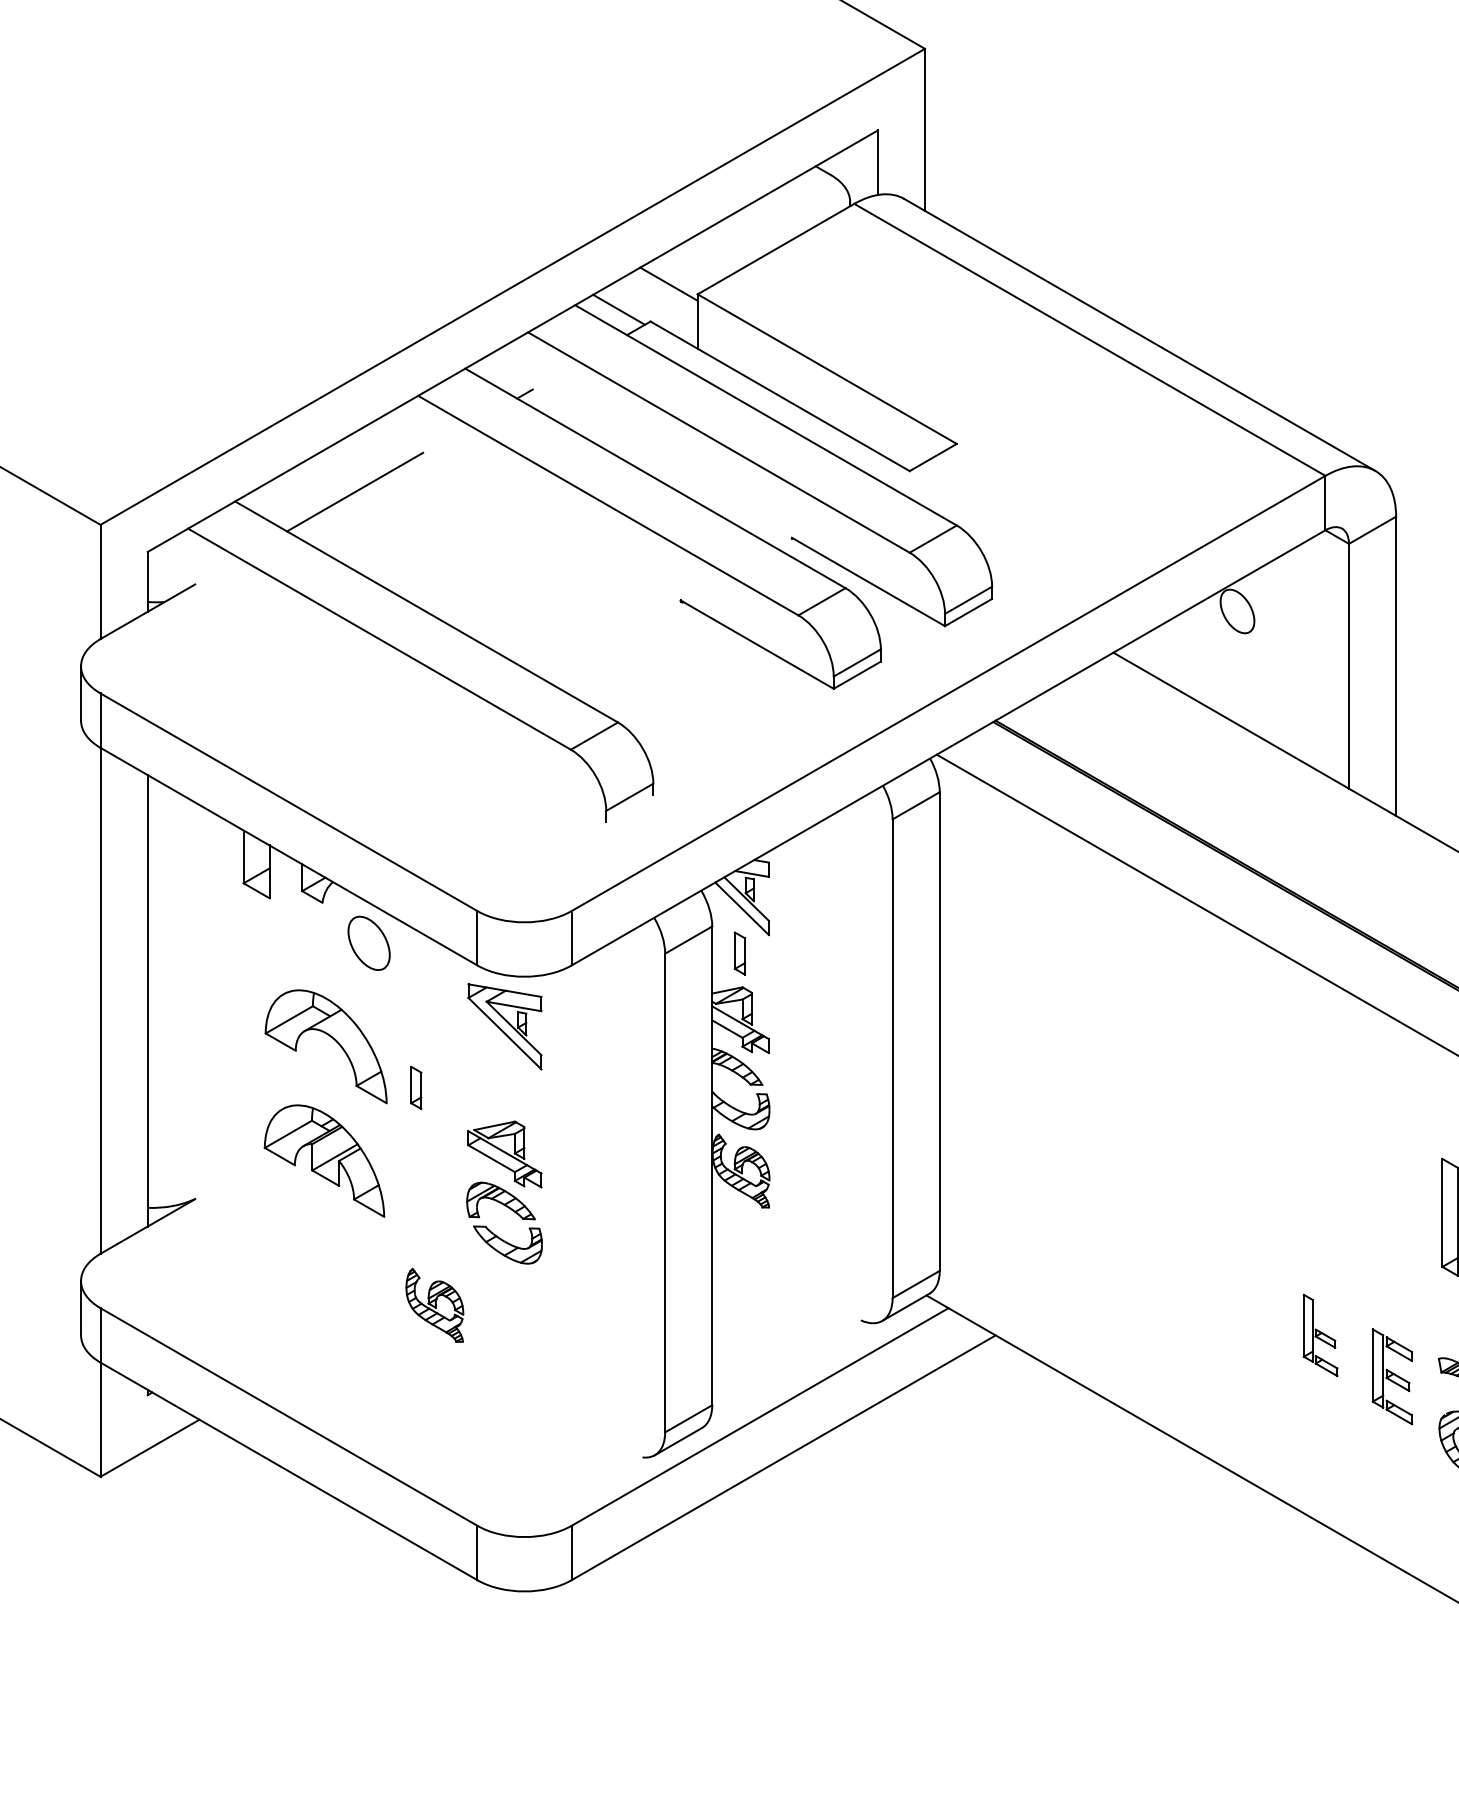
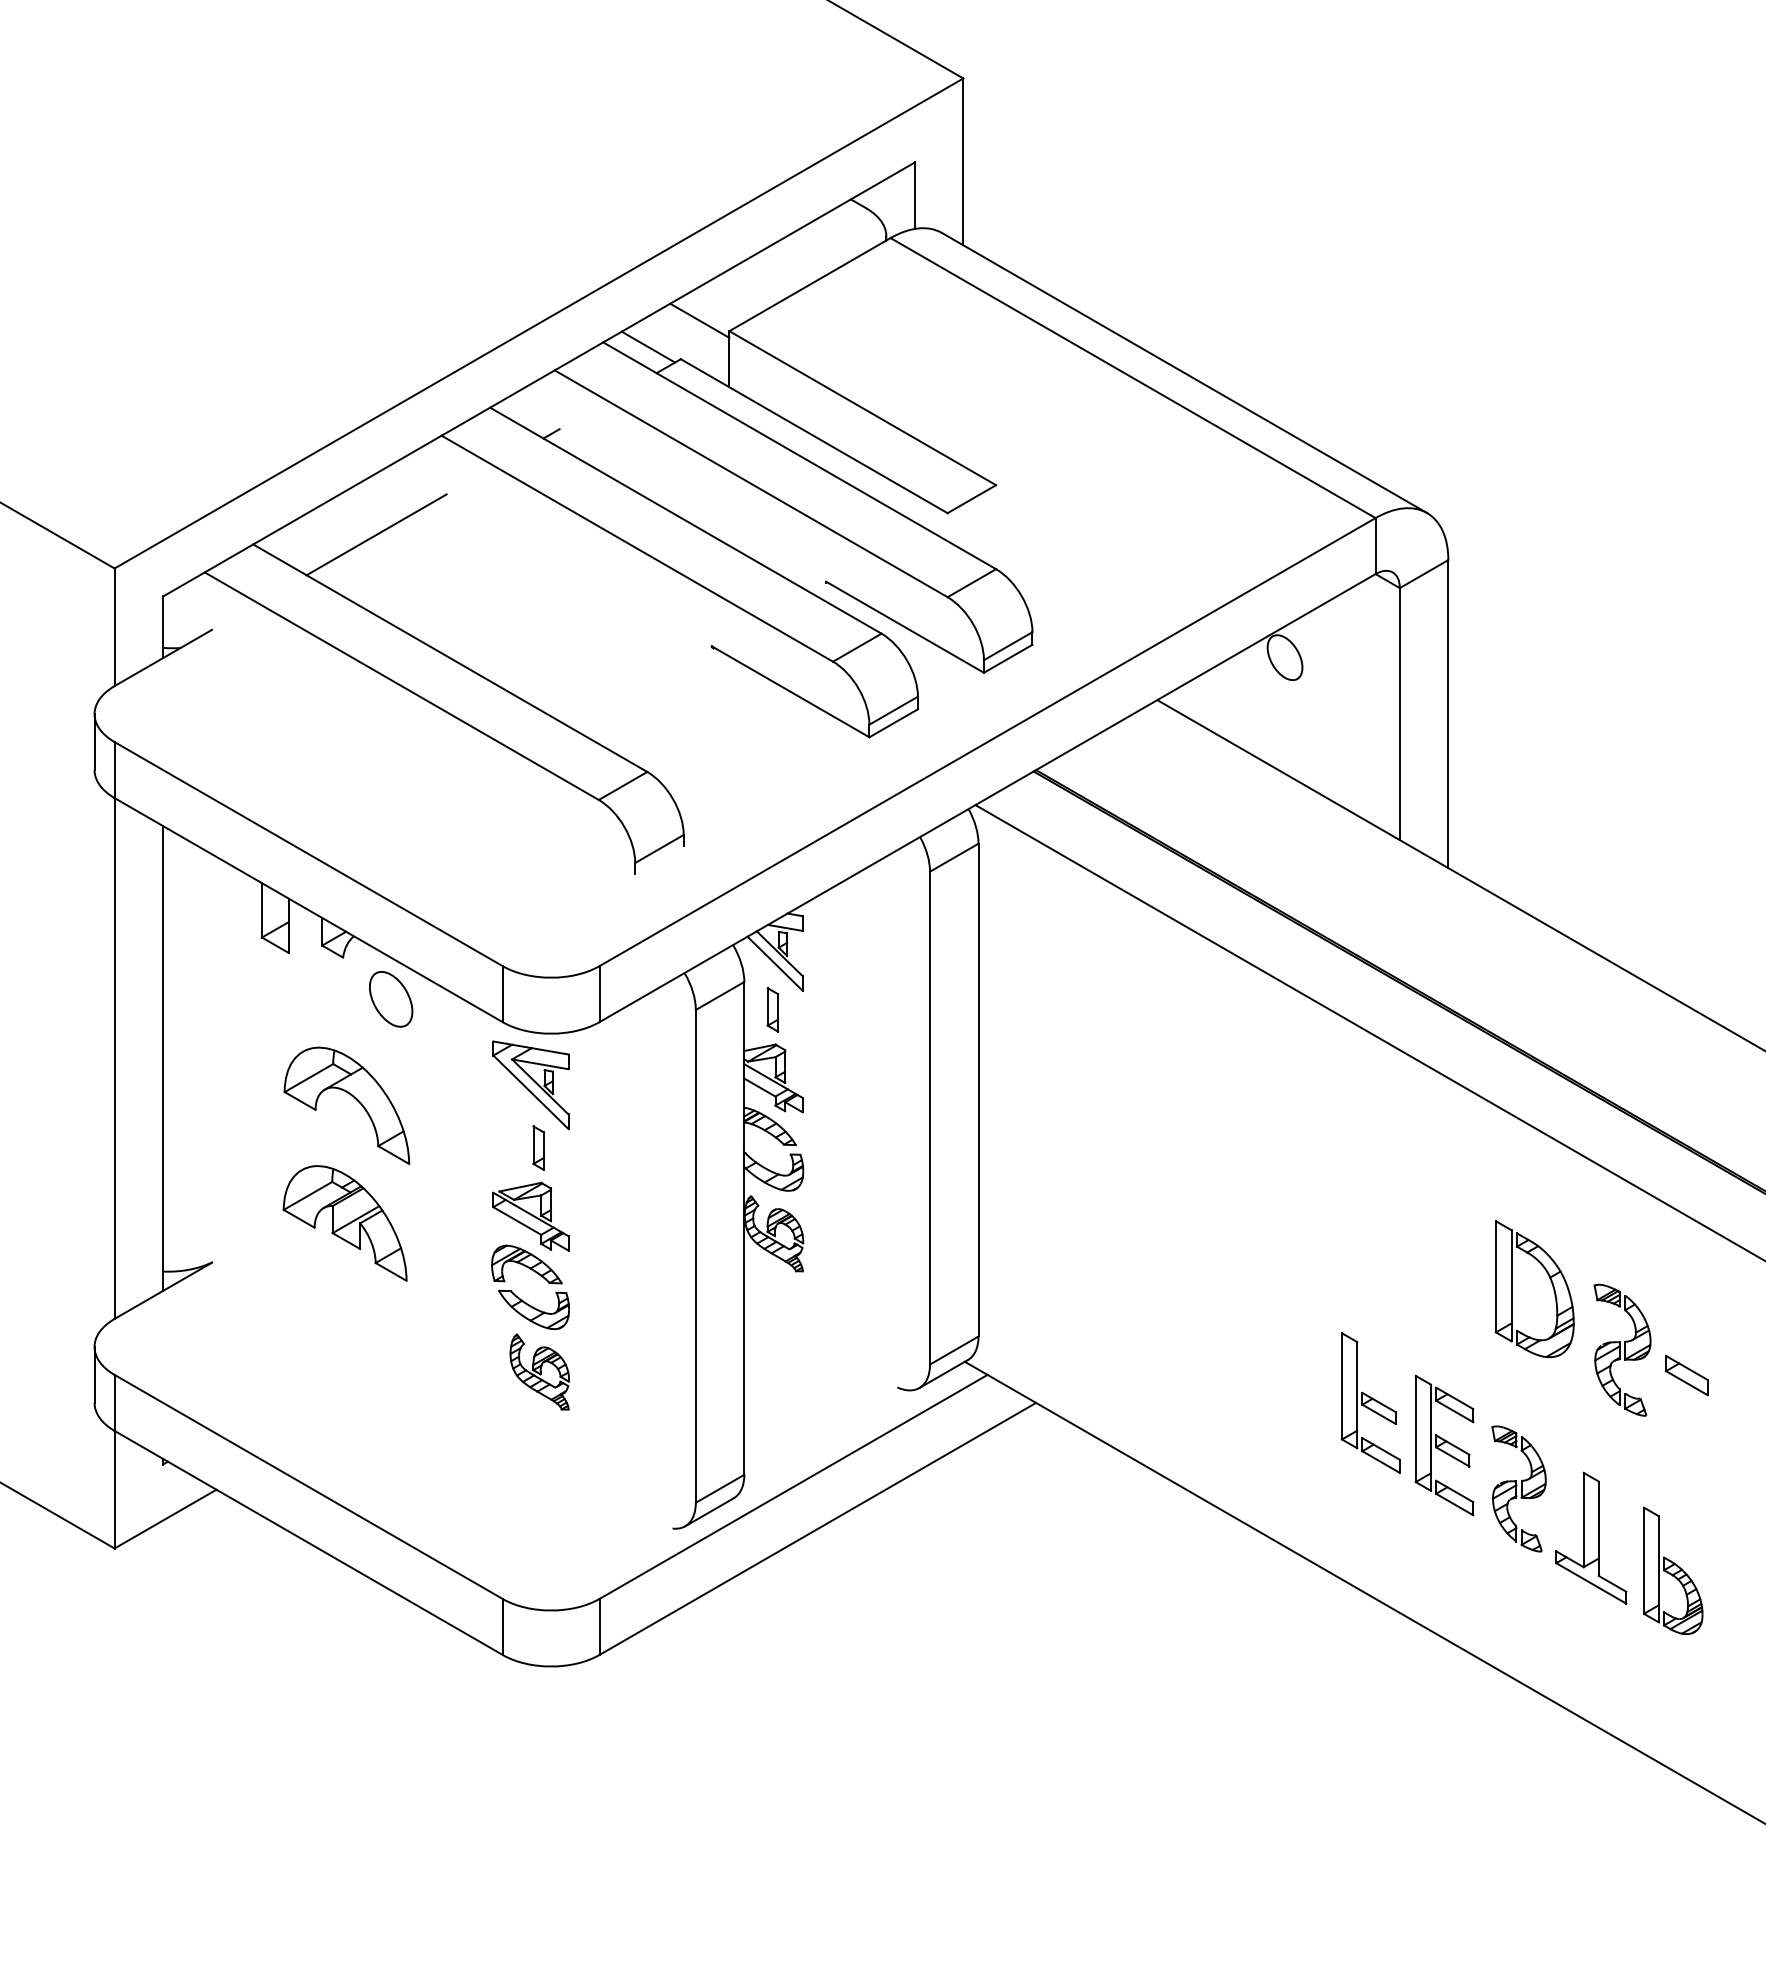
part: (416, 1087) -> (538, 1147), moved
part: (434, 1304) -> (539, 1371), moved
part: (1320, 1334) -> (1370, 1402), size x1.67
part: (1392, 1376) -> (1444, 1445), size x1.43

